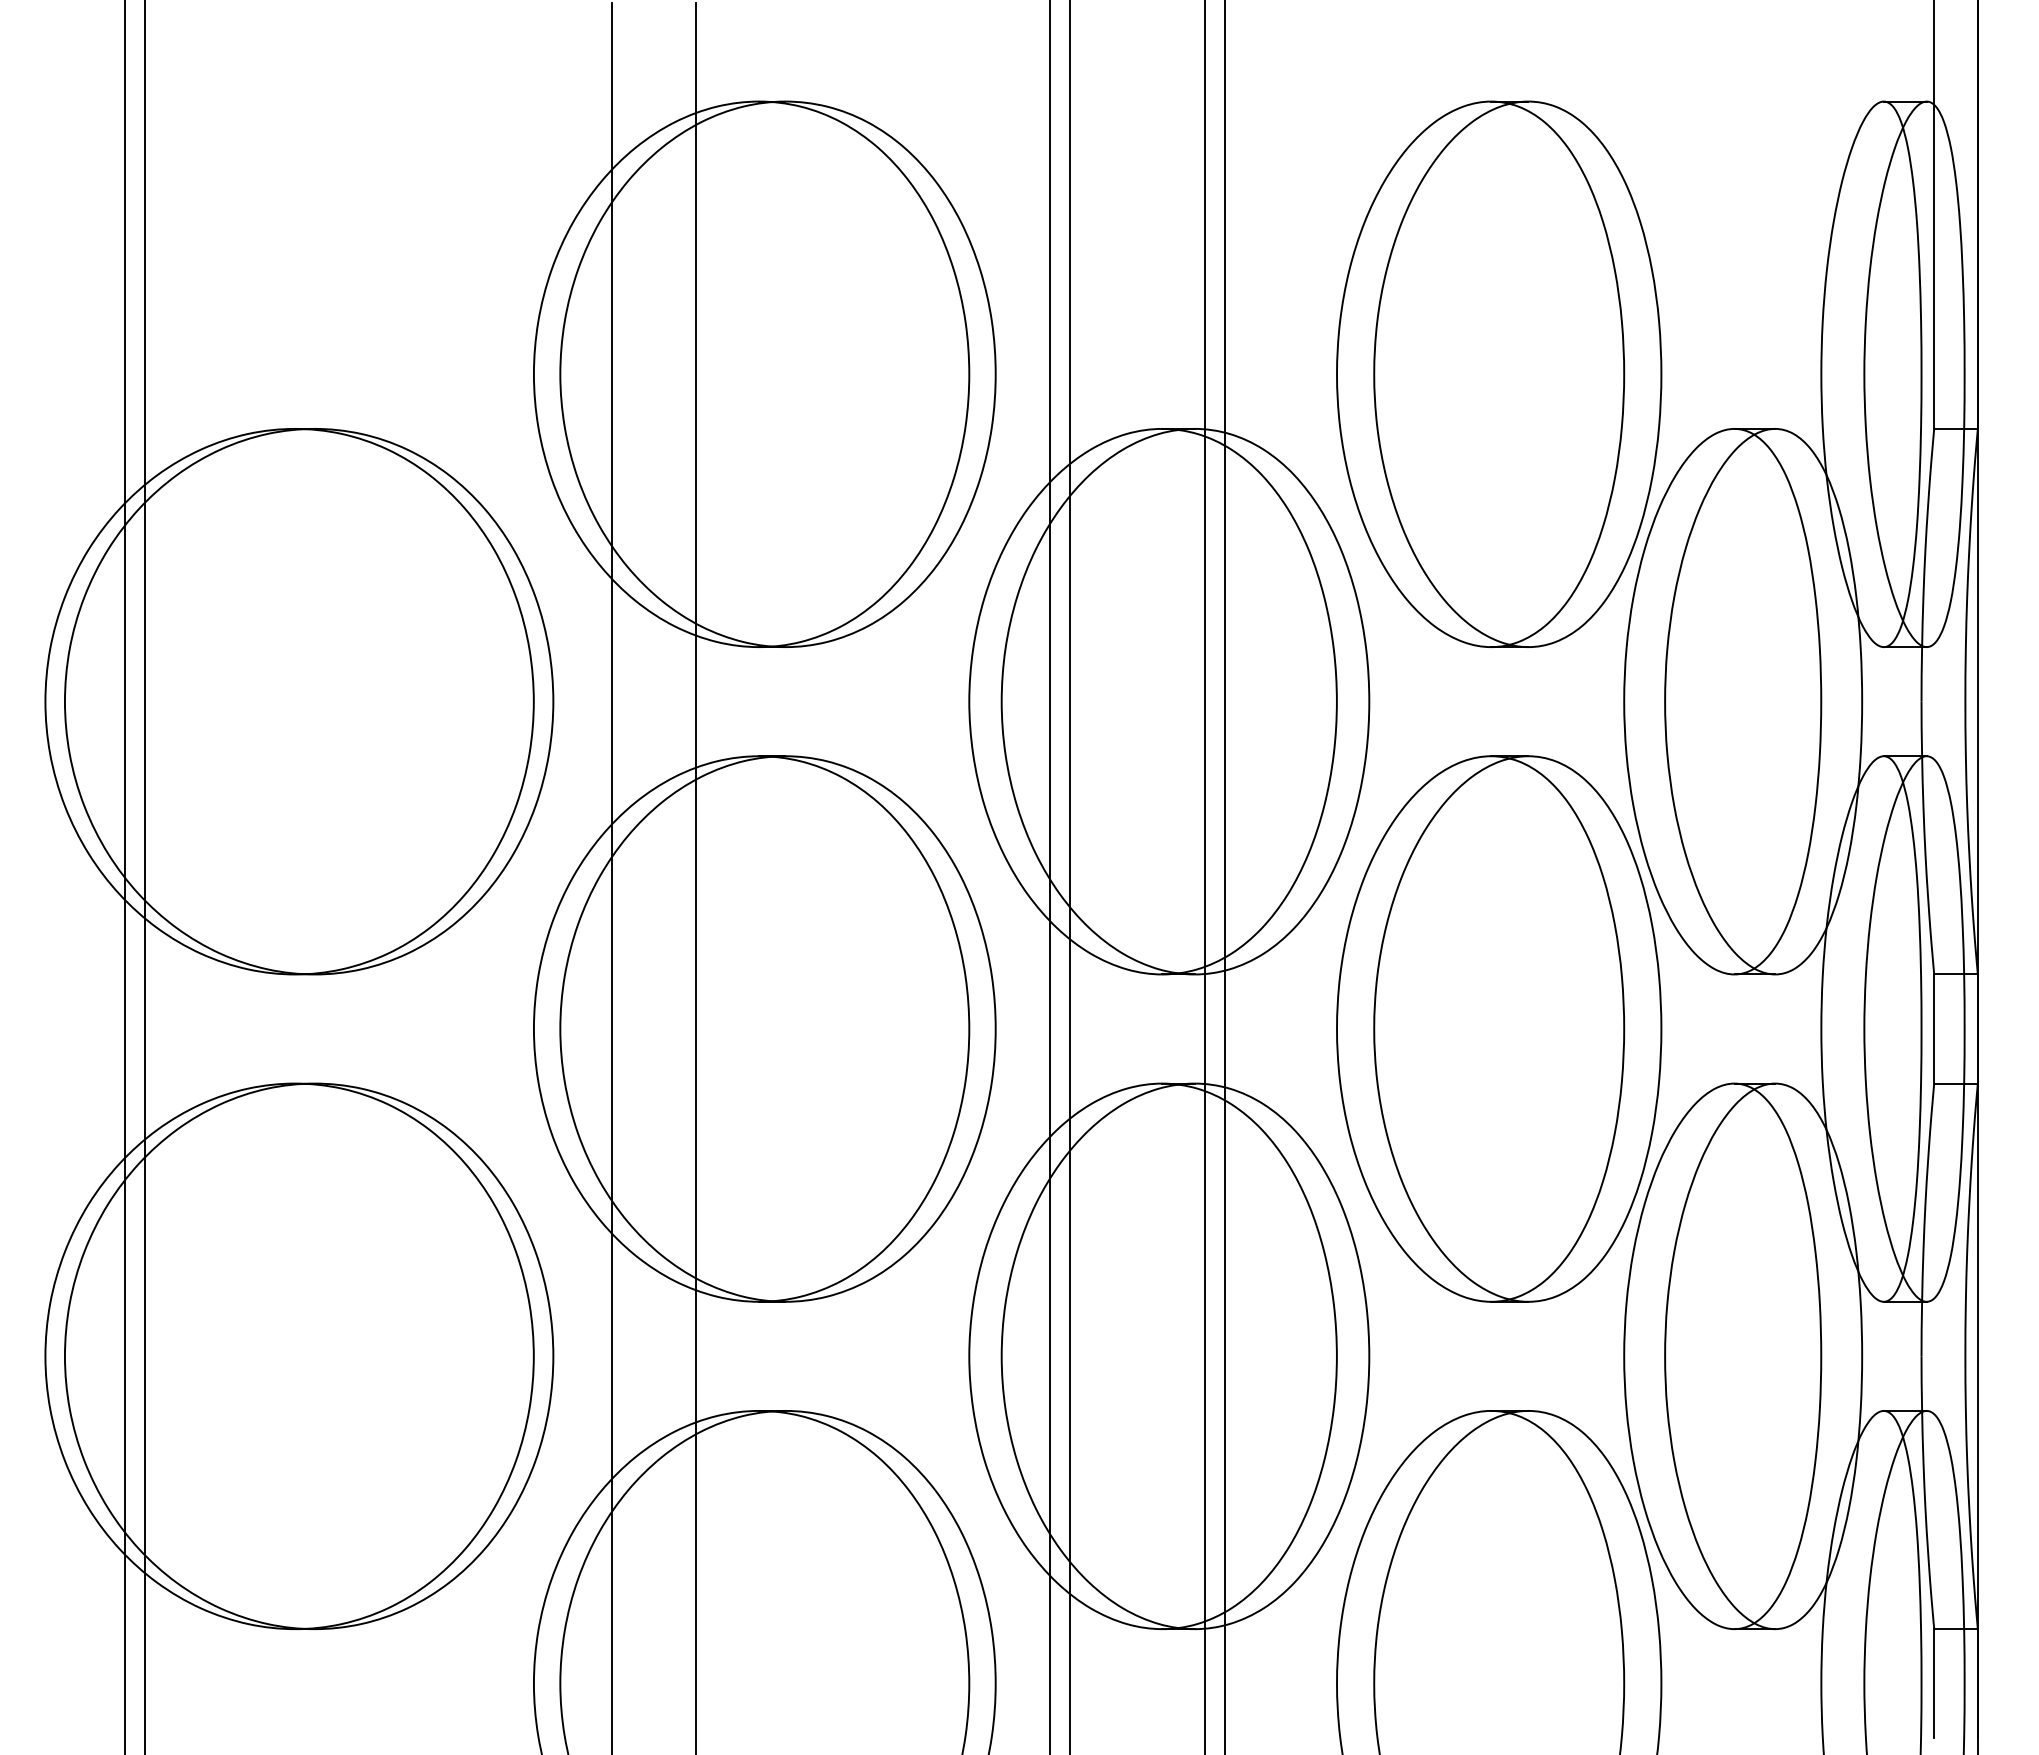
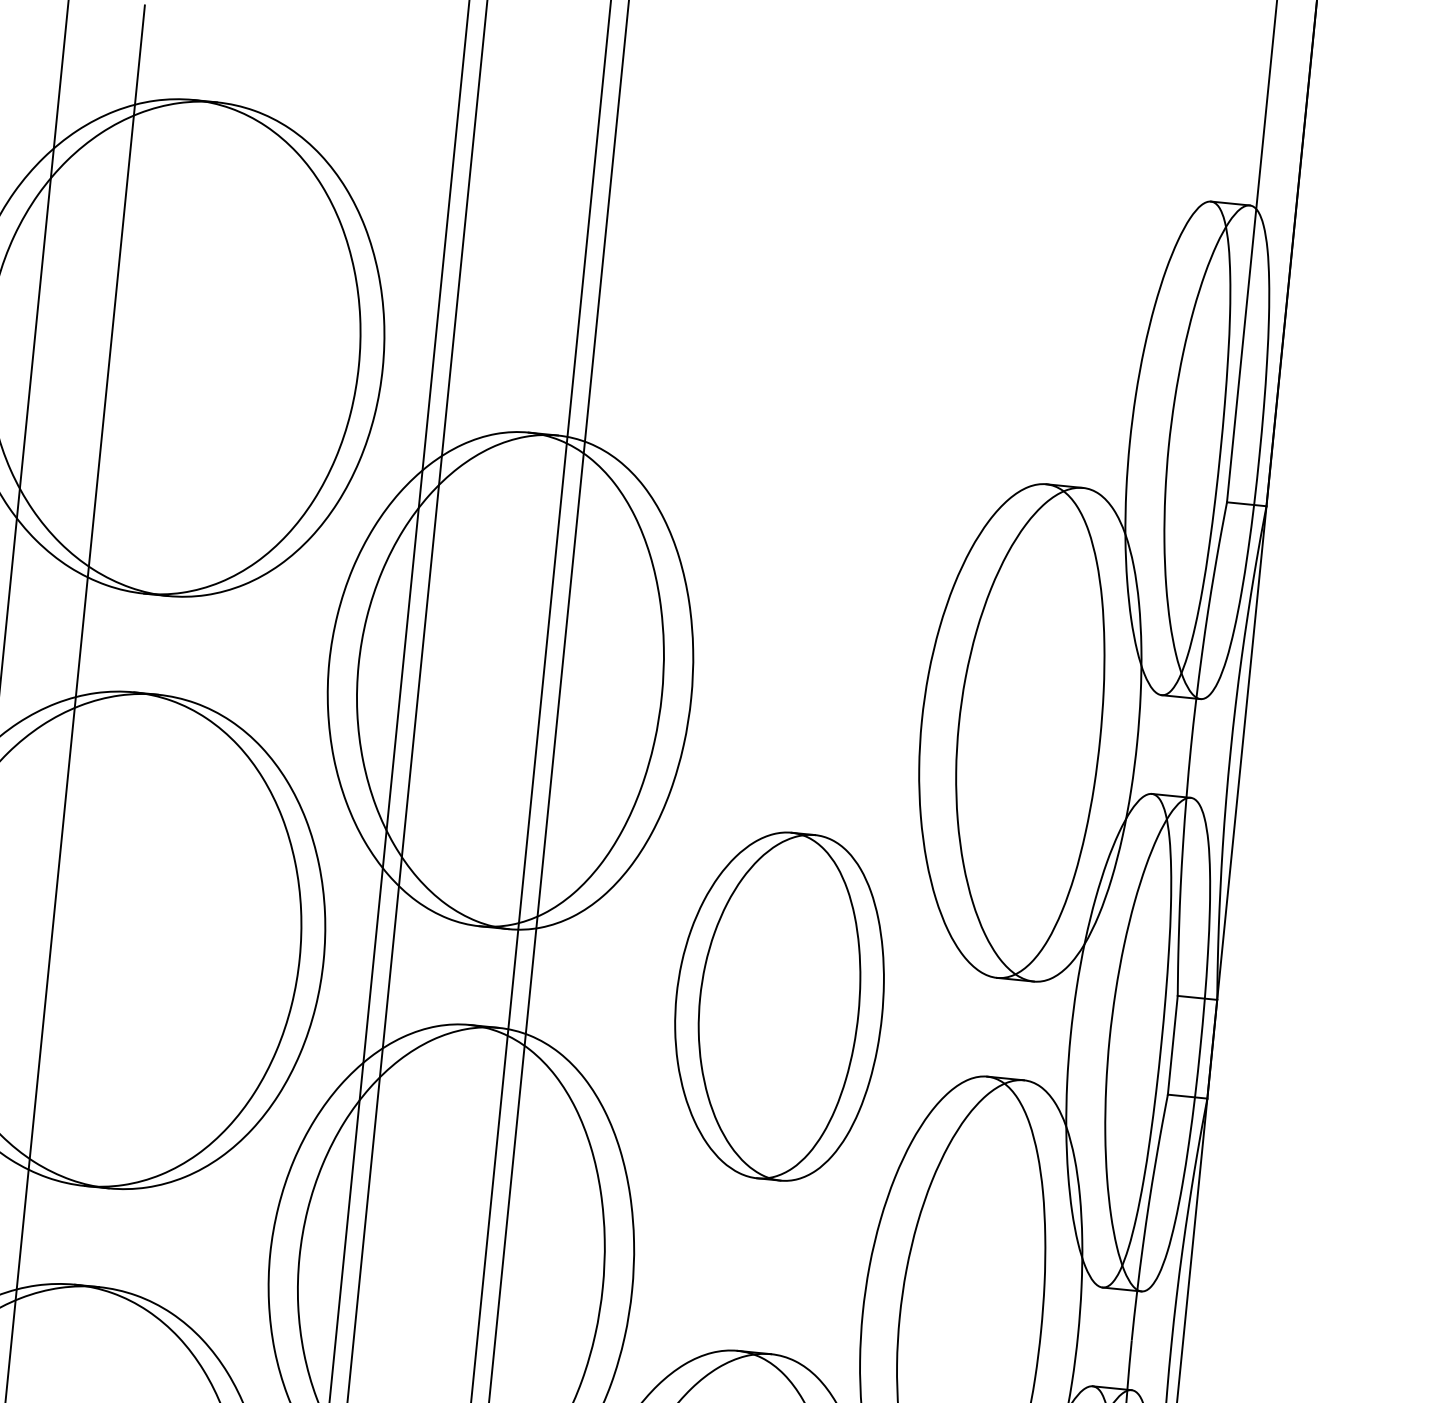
part: (1499, 373) -> (838, 412), removed
part: (1499, 1028) -> (779, 1005), size x0.7

